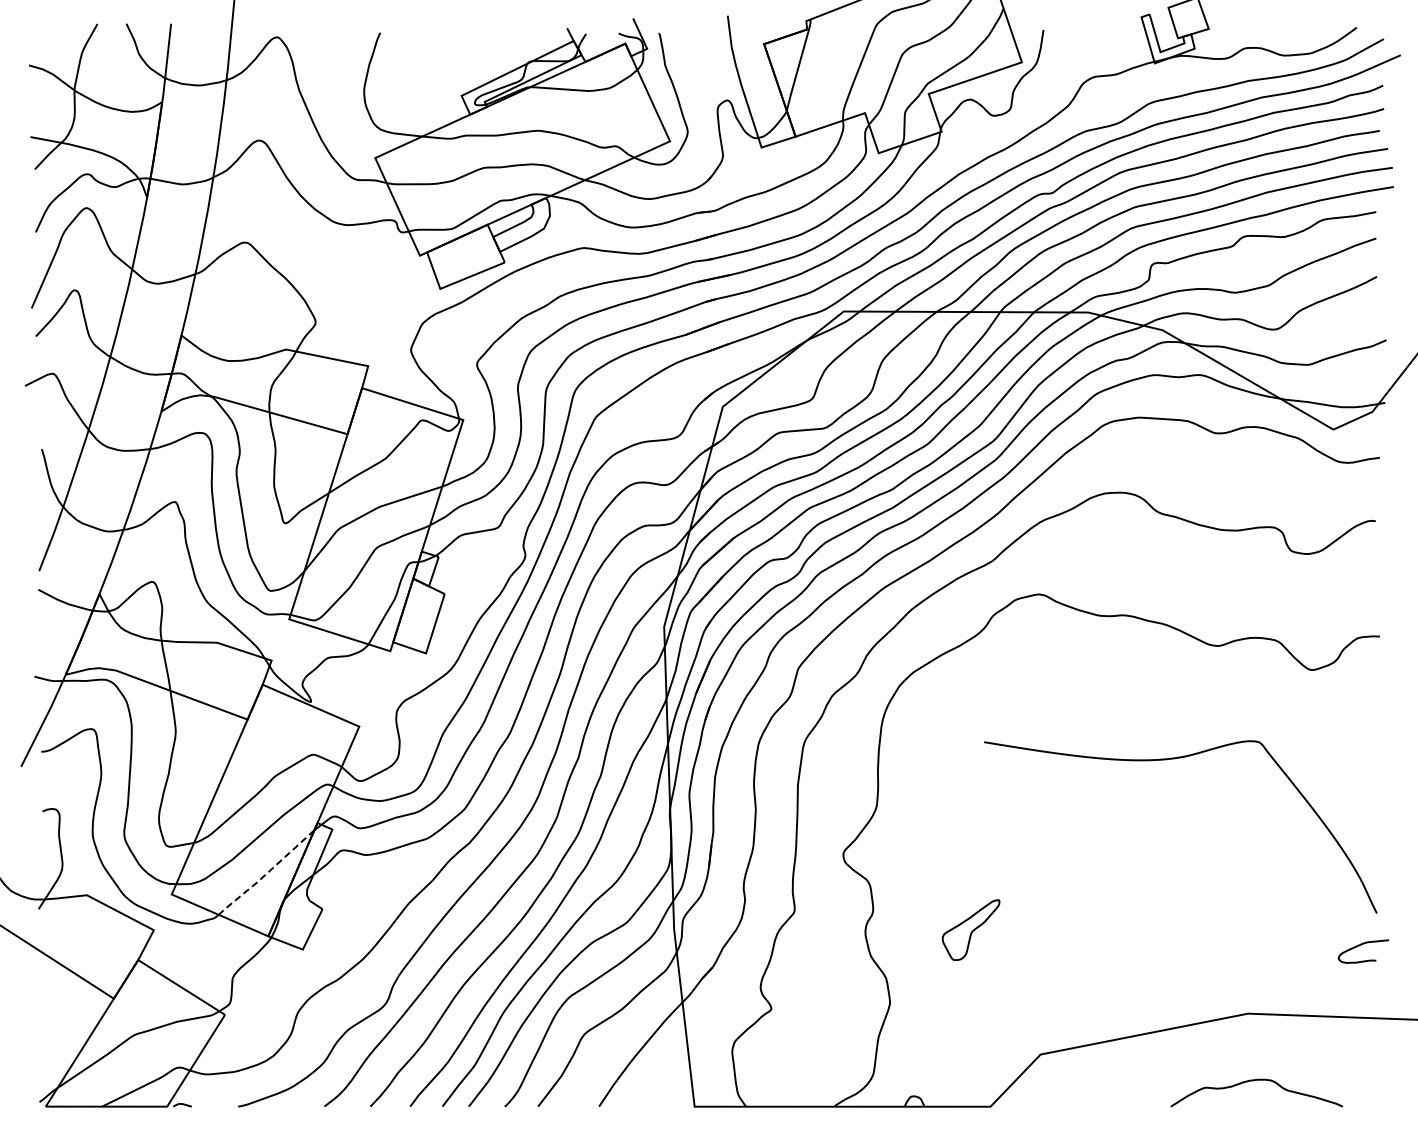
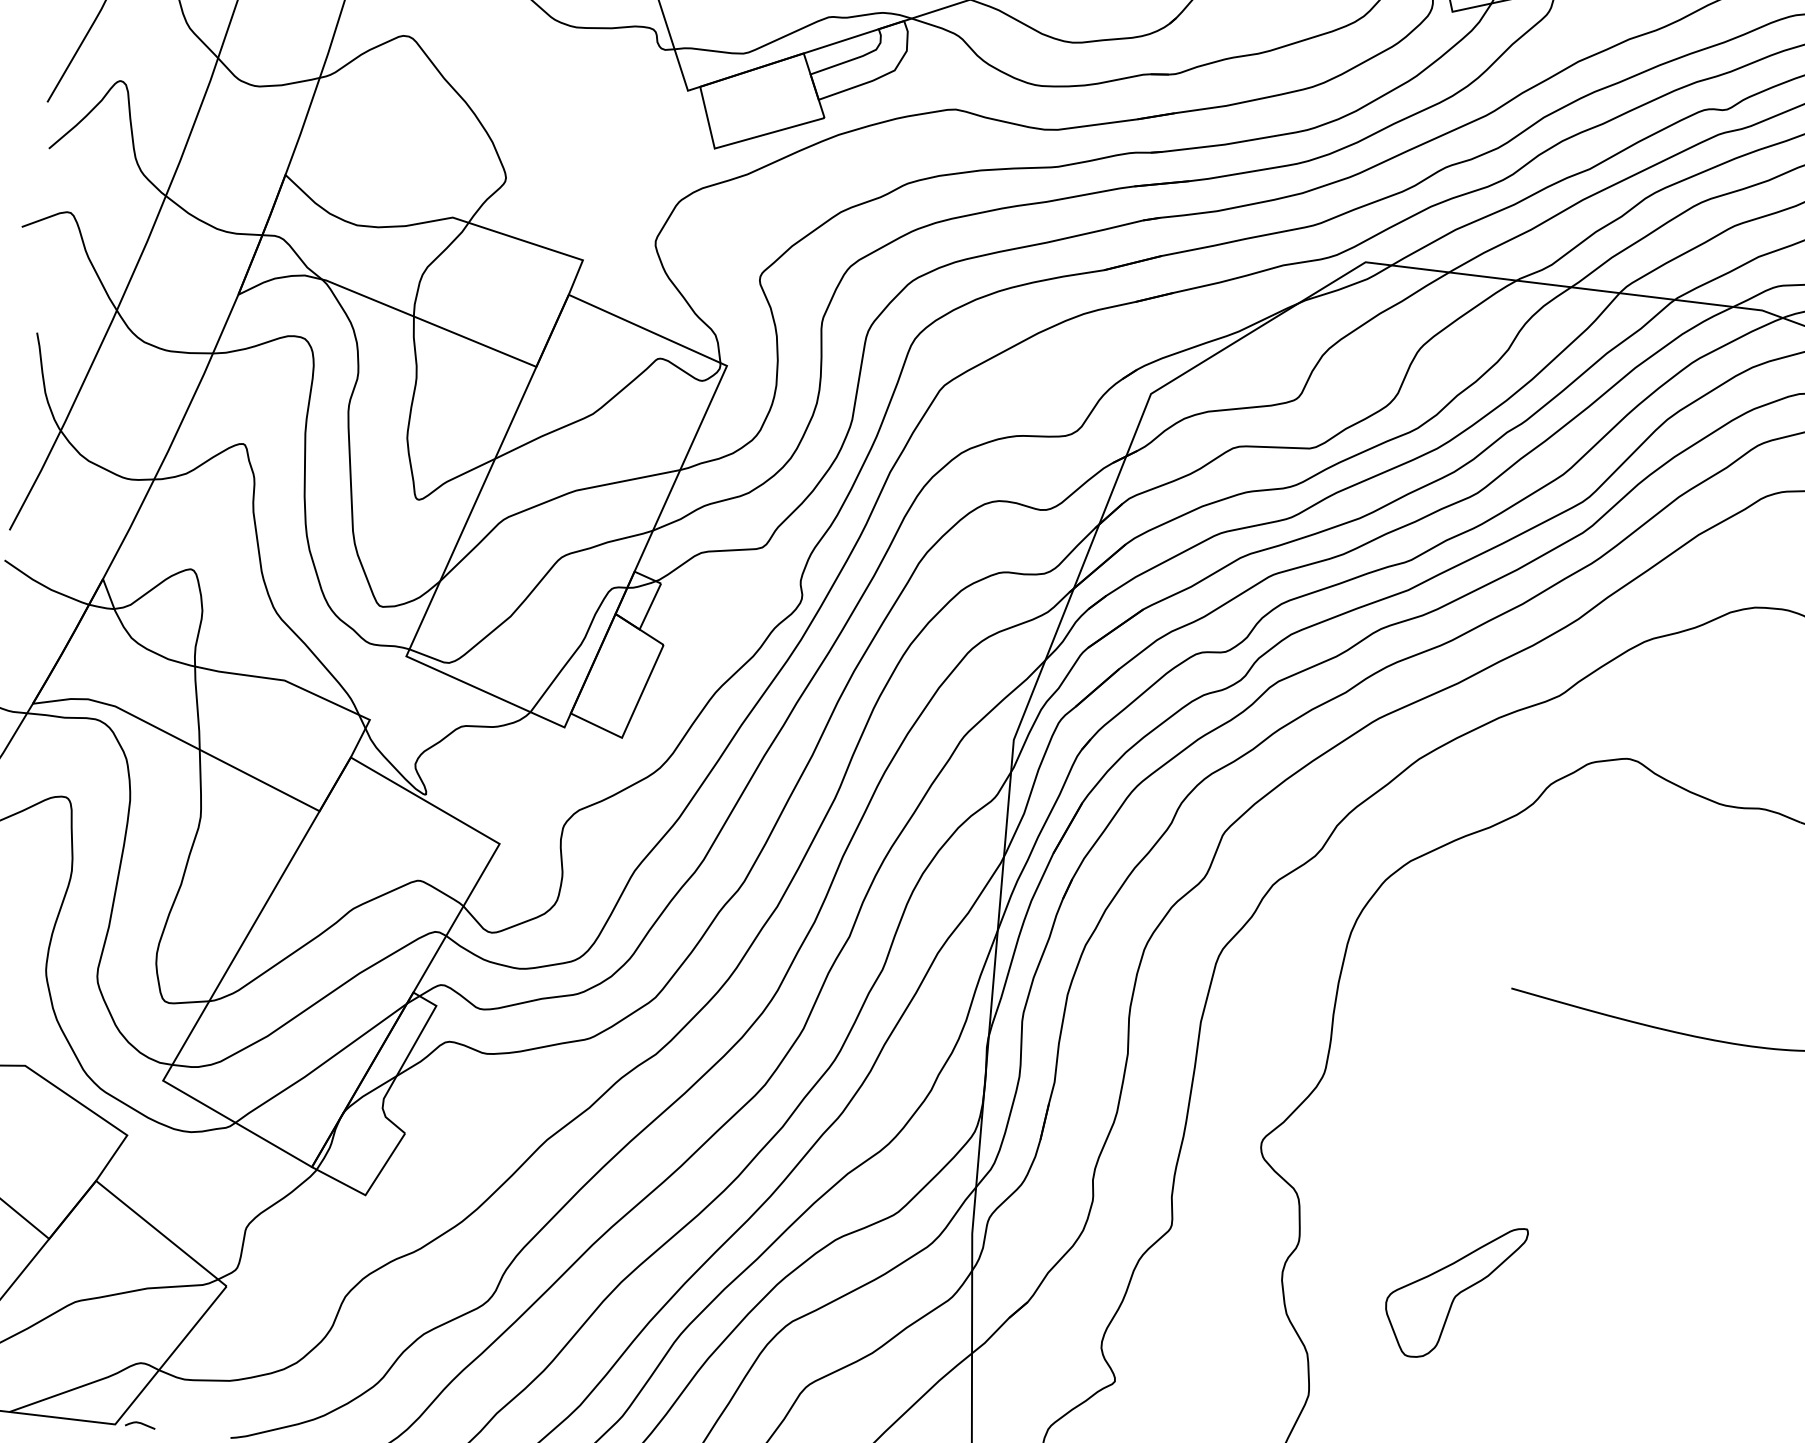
line: (265, 874) -> (319, 1066), dashed -> solid
part: (970, 929) -> (1453, 1289), size x1.43

